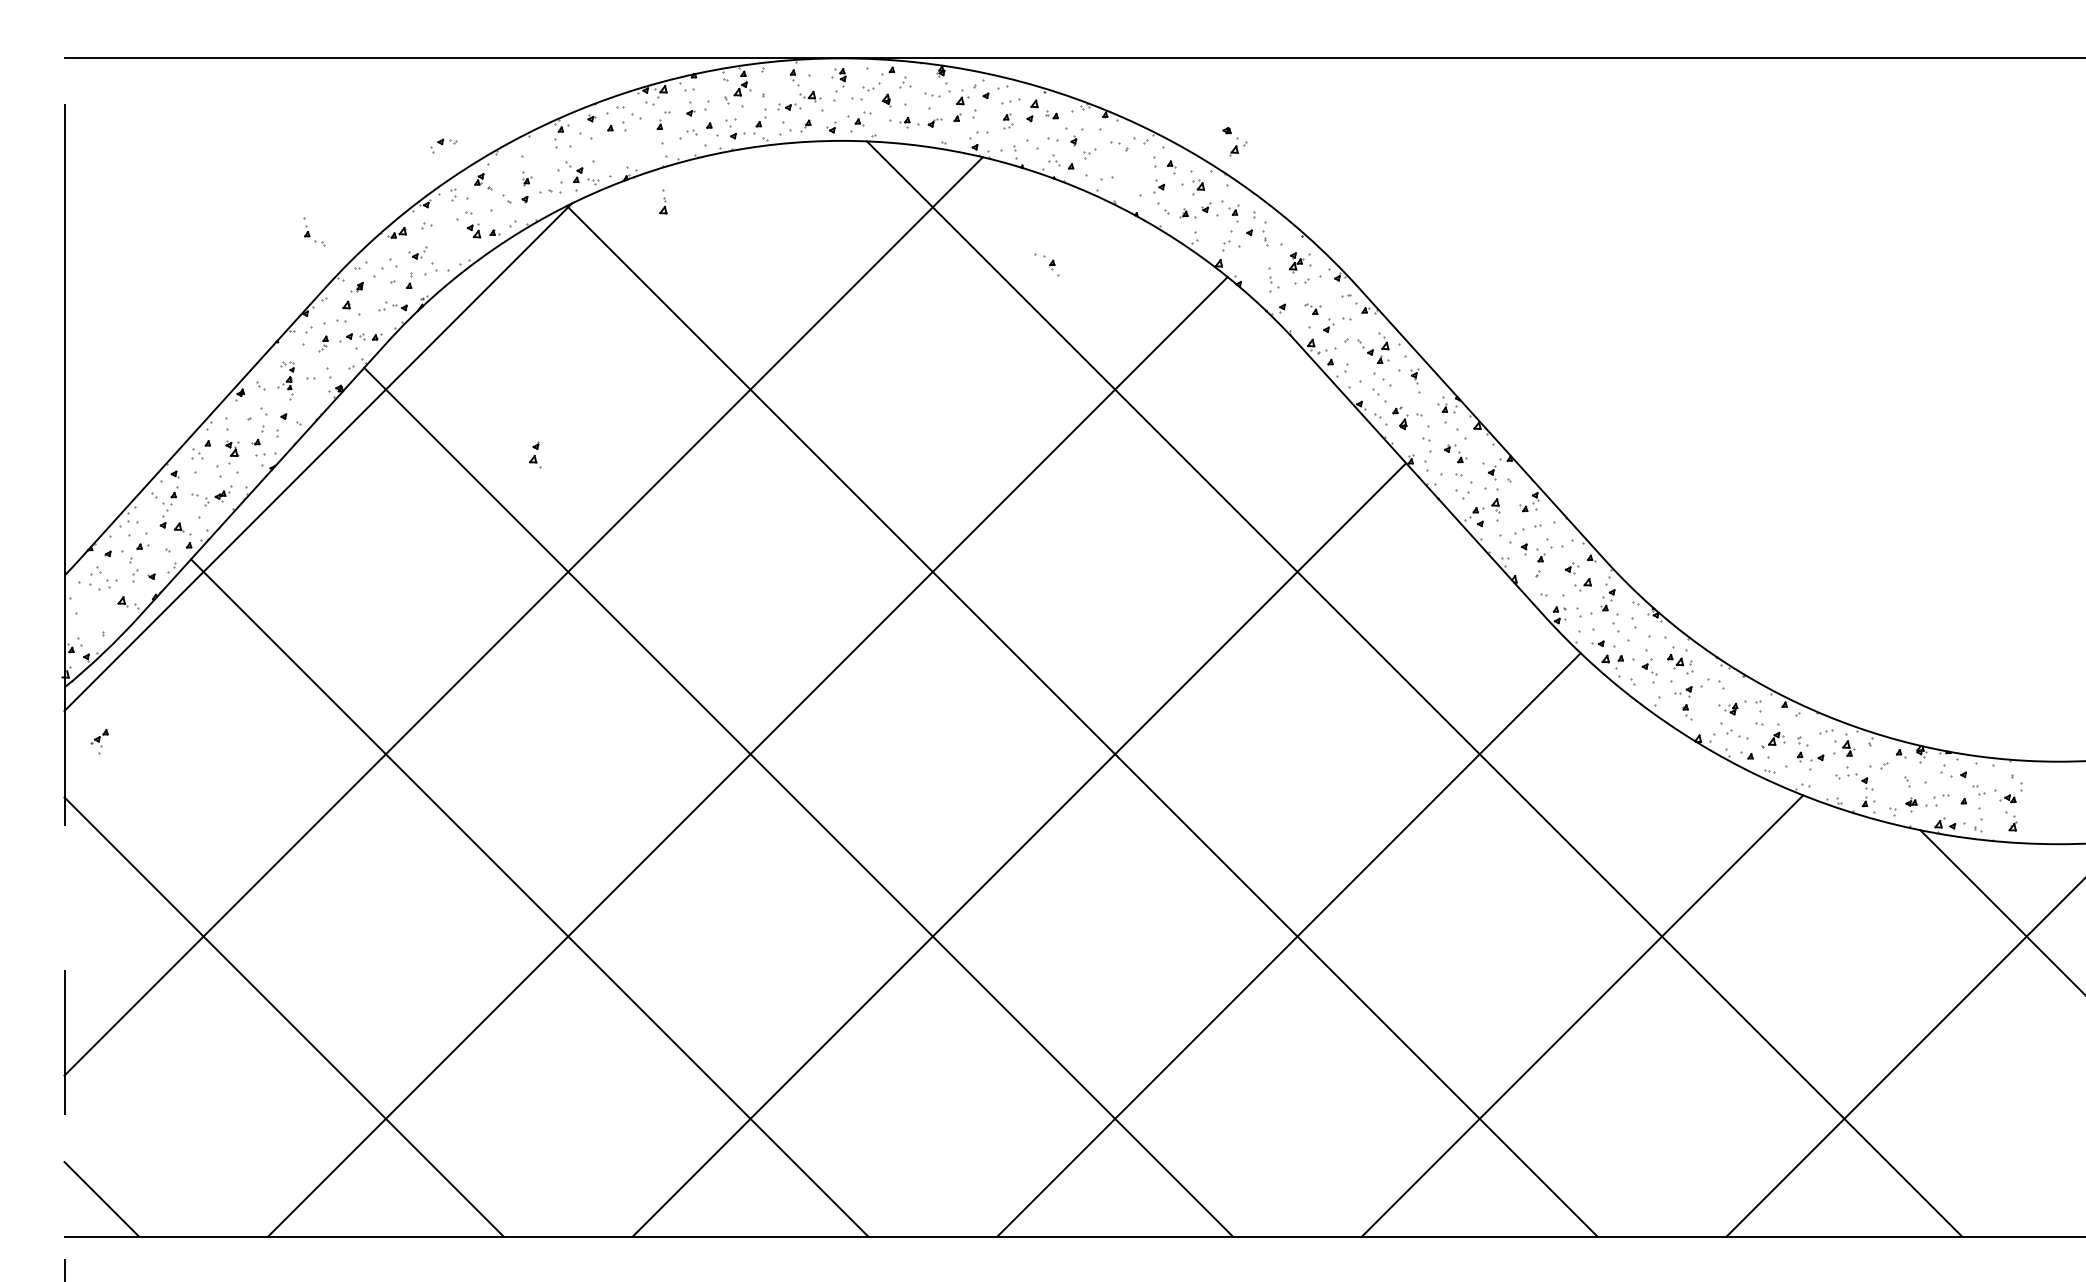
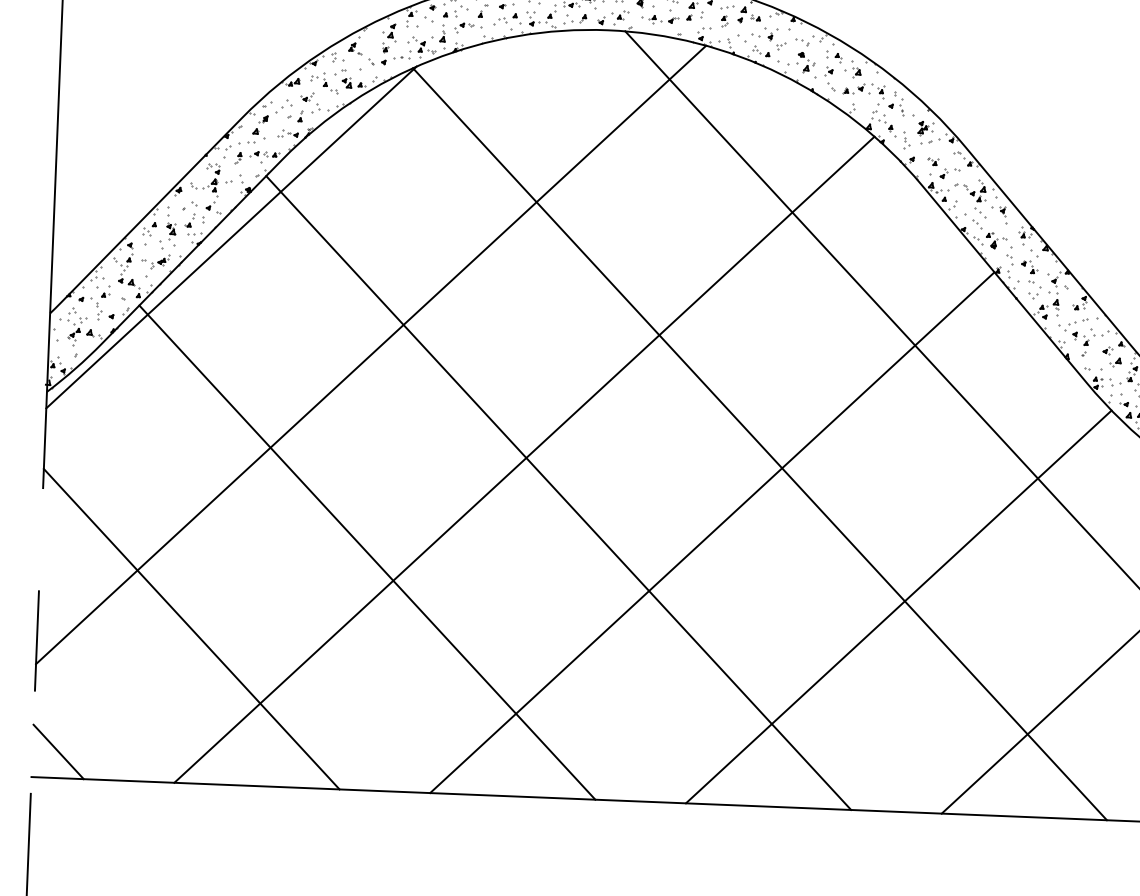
part: (1234, 141) -> (806, 62), moved
part: (443, 145) -> (464, 27), moved
part: (663, 201) -> (442, 33), moved
part: (314, 231) -> (330, 82), moved
part: (1046, 264) -> (886, 128), moved
part: (285, 380) -> (210, 182), size x1.43
part: (535, 454) -> (392, 31), moved
part: (99, 741) -> (73, 336), moved

